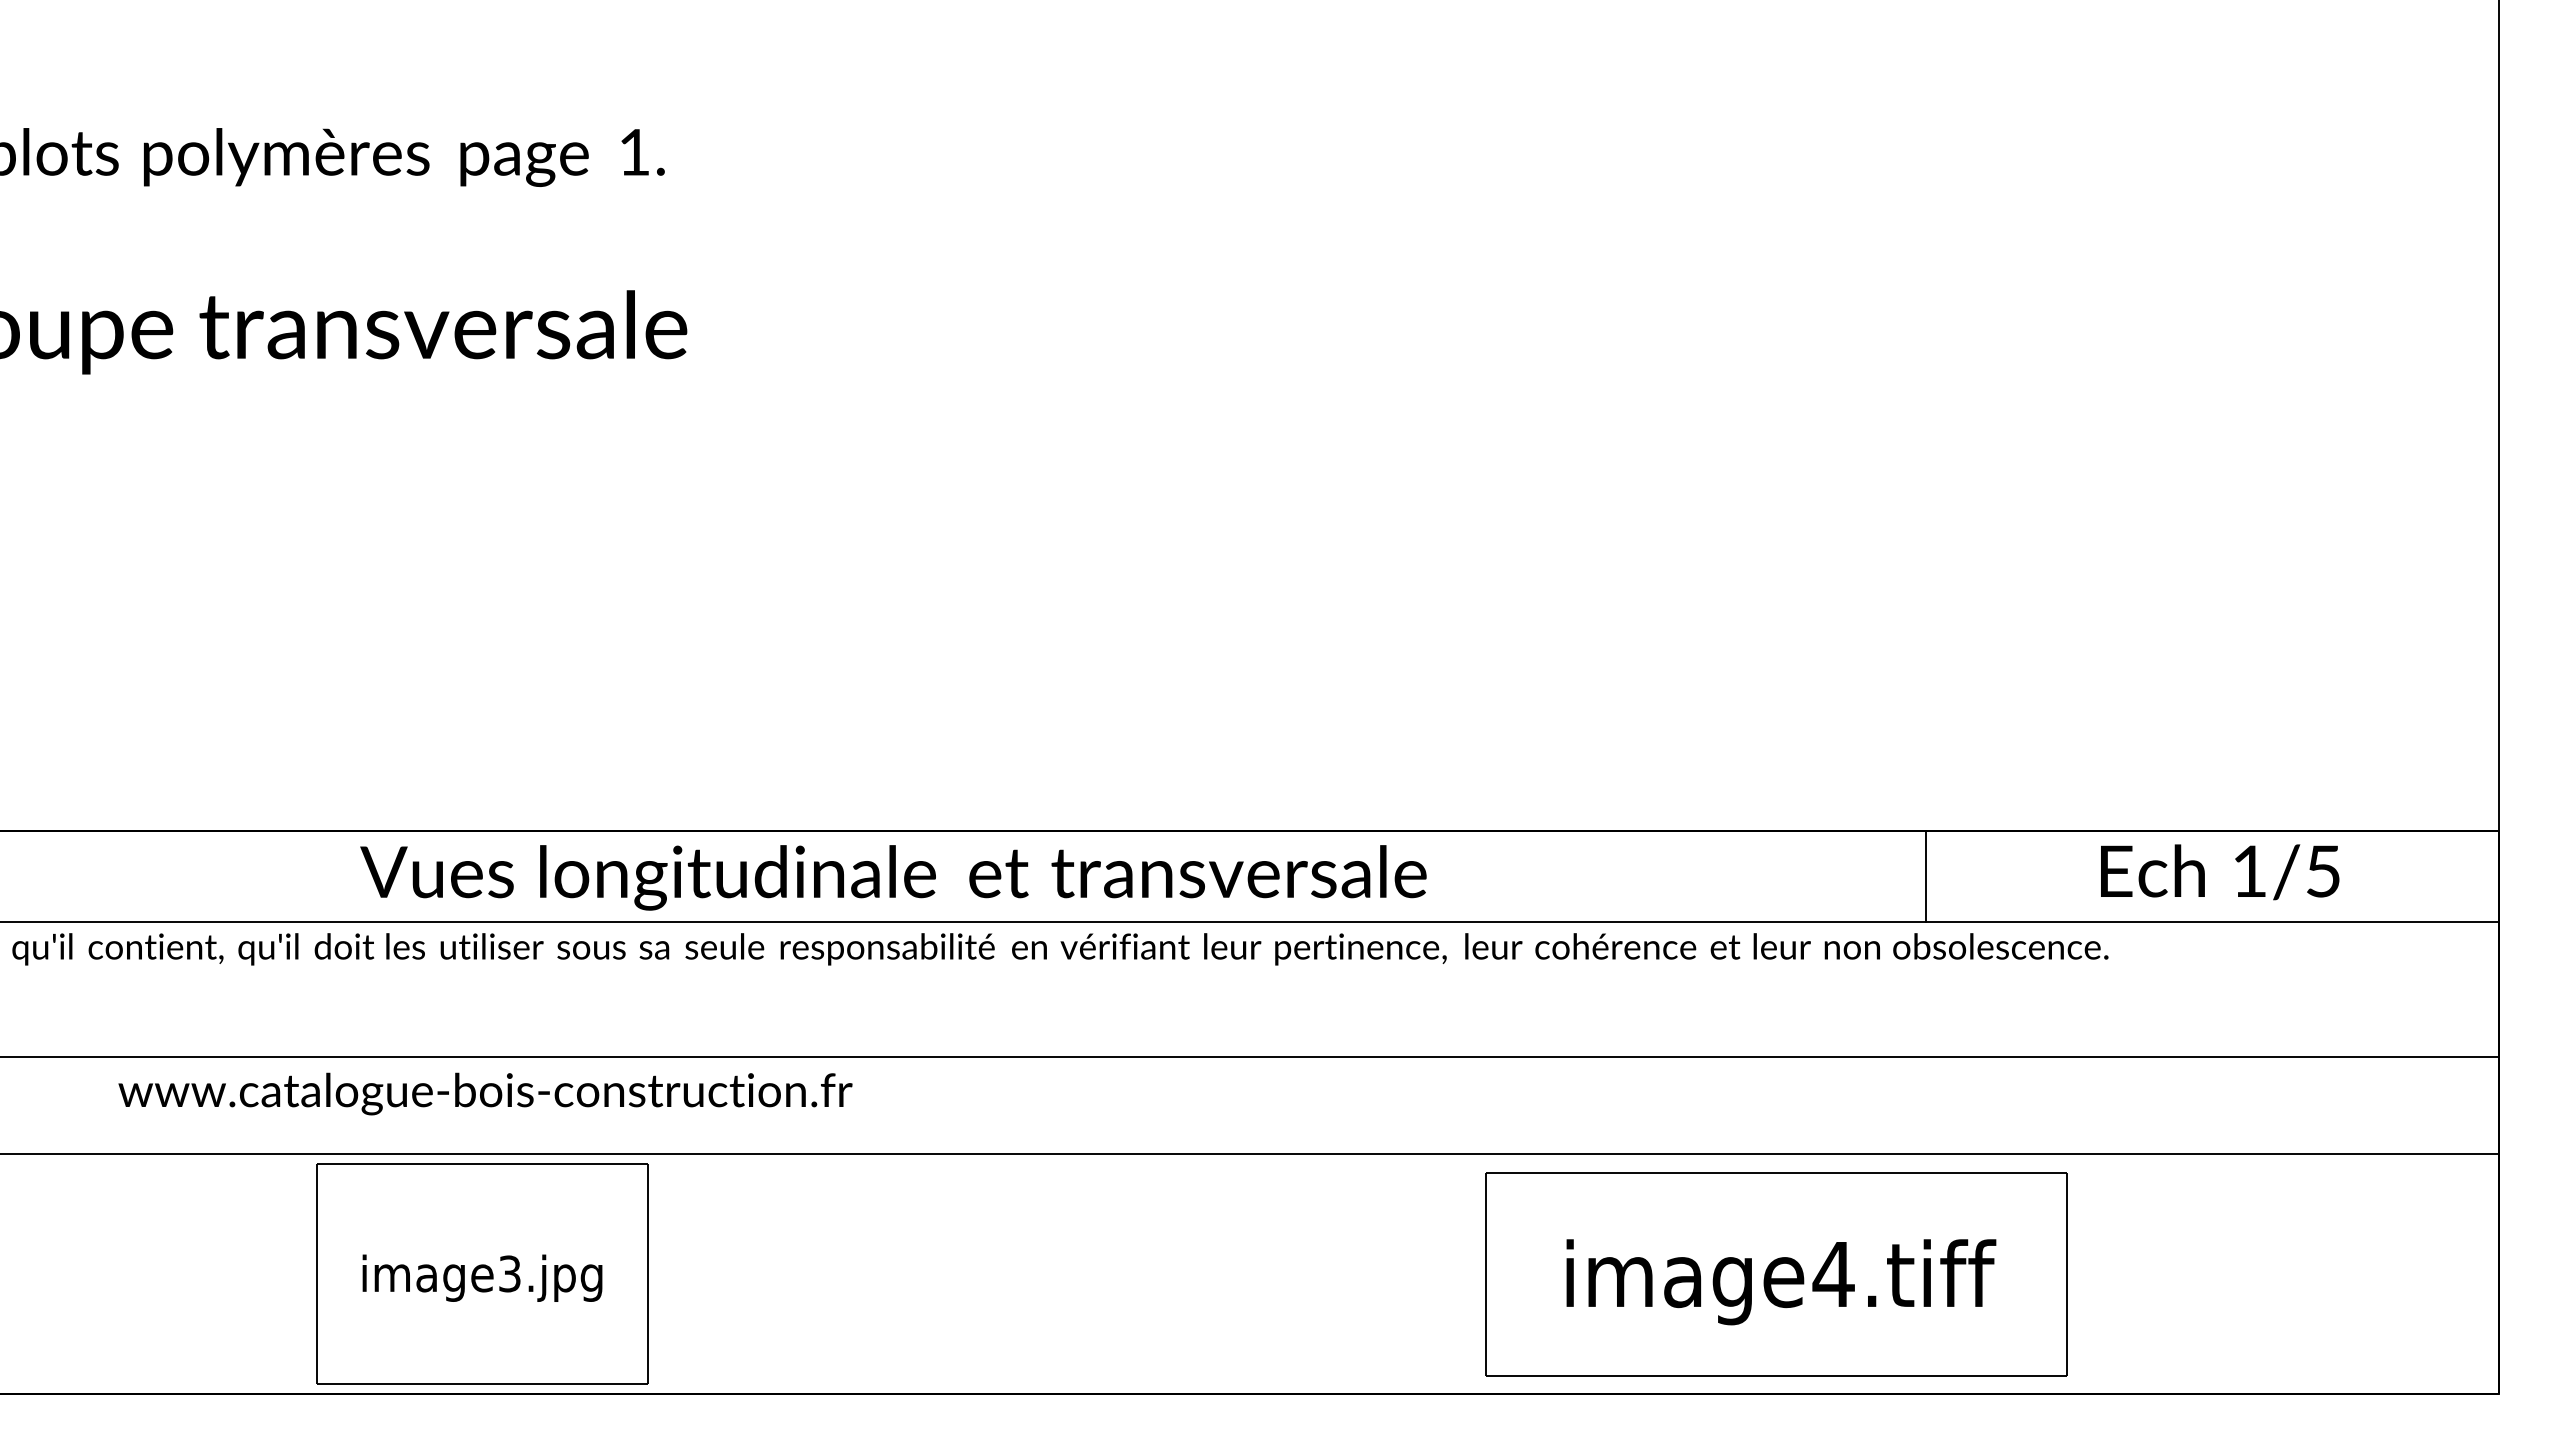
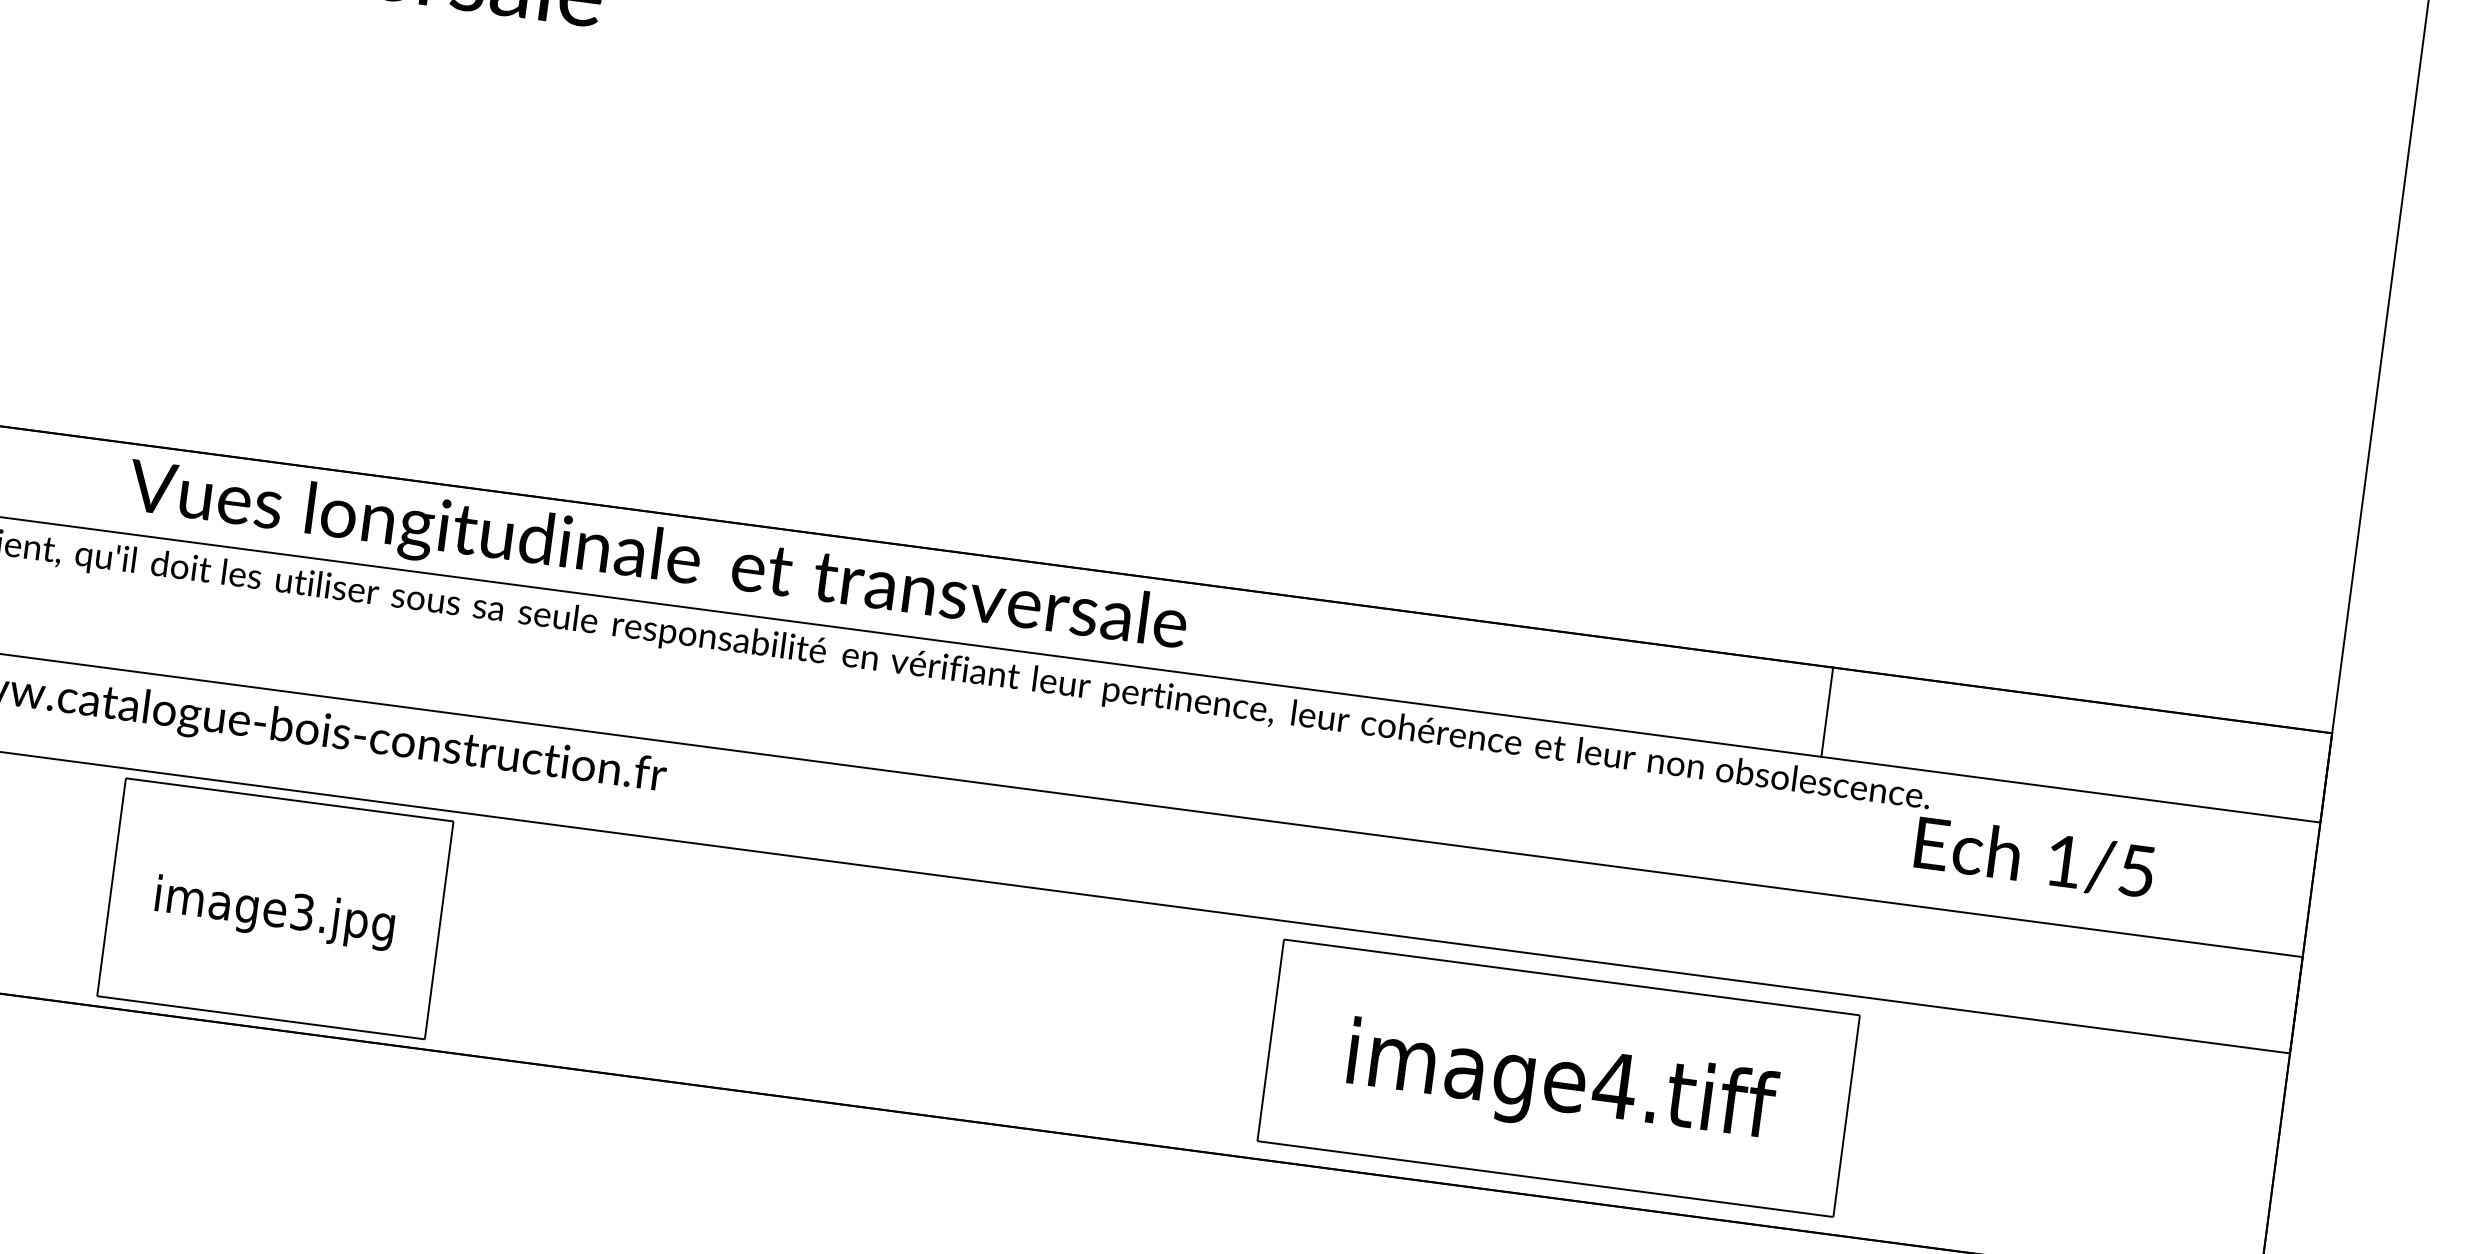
text: (2220, 872) -> (2035, 858), moved
line: (1926, 876) -> (1827, 712), moved
text: (893, 877) -> (657, 559), moved

